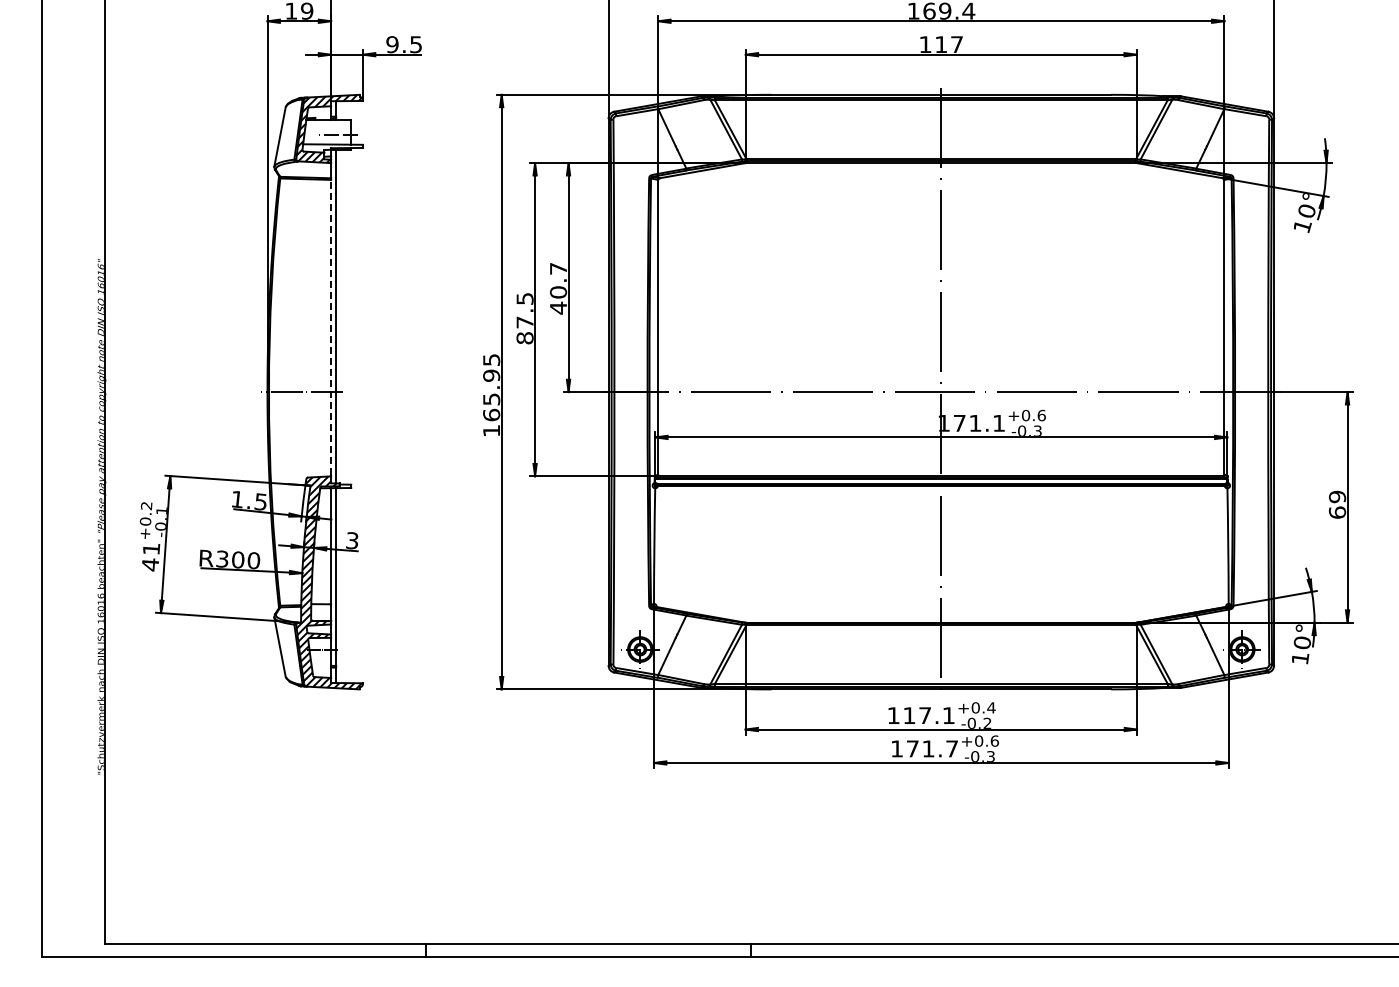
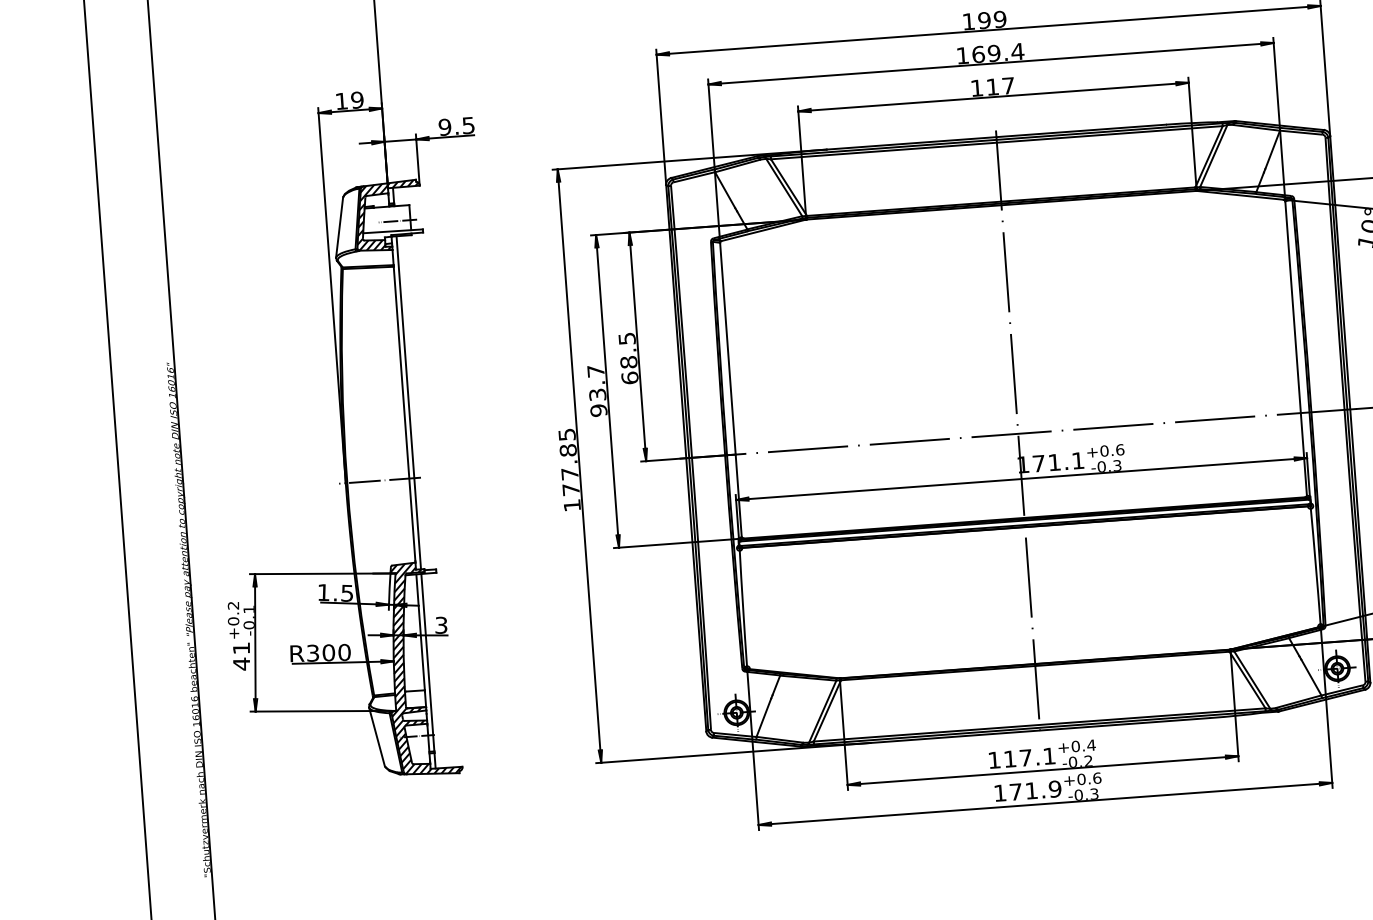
text: (558, 288) -> (628, 358), 40.7 -> 68.5
text: (524, 318) -> (596, 390), 87.5 -> 93.7
line: (331, 326) -> (404, 413), dashed -> solid
text: (491, 395) -> (569, 470), 165.95 -> 177.85
text: (952, 748) -> (1055, 788), 171.7 -> 171.9

